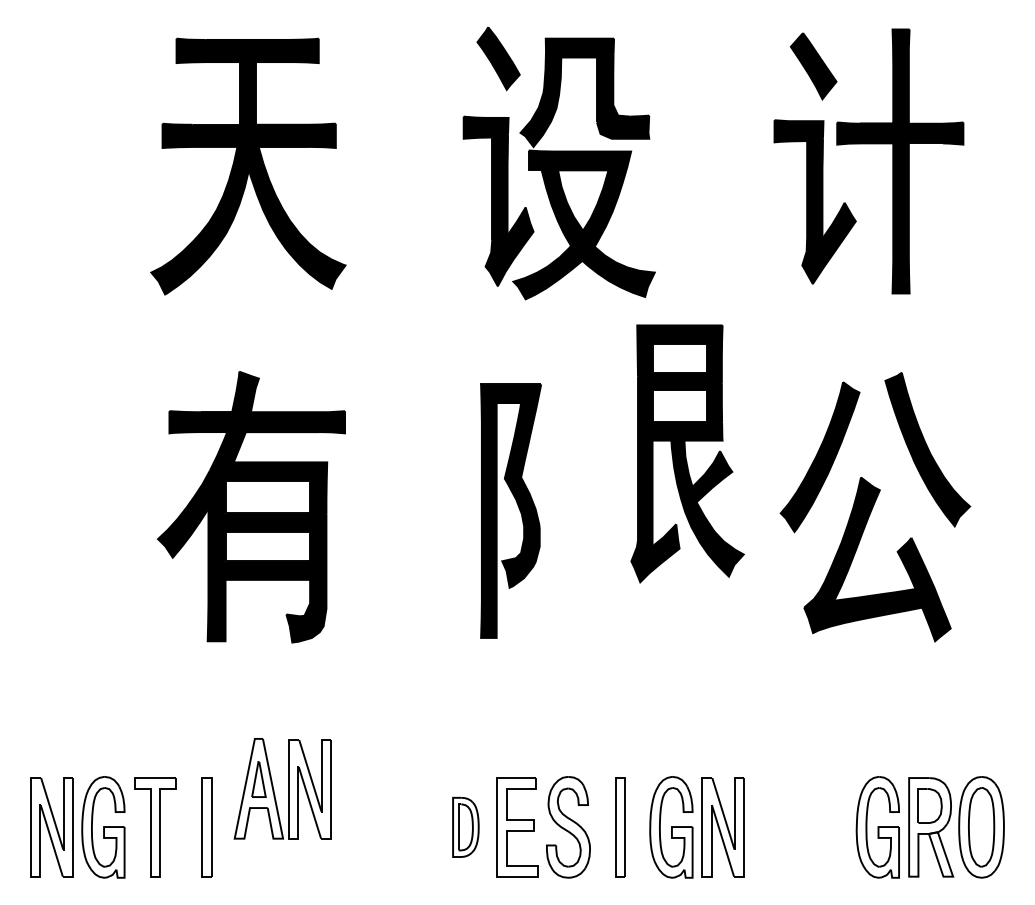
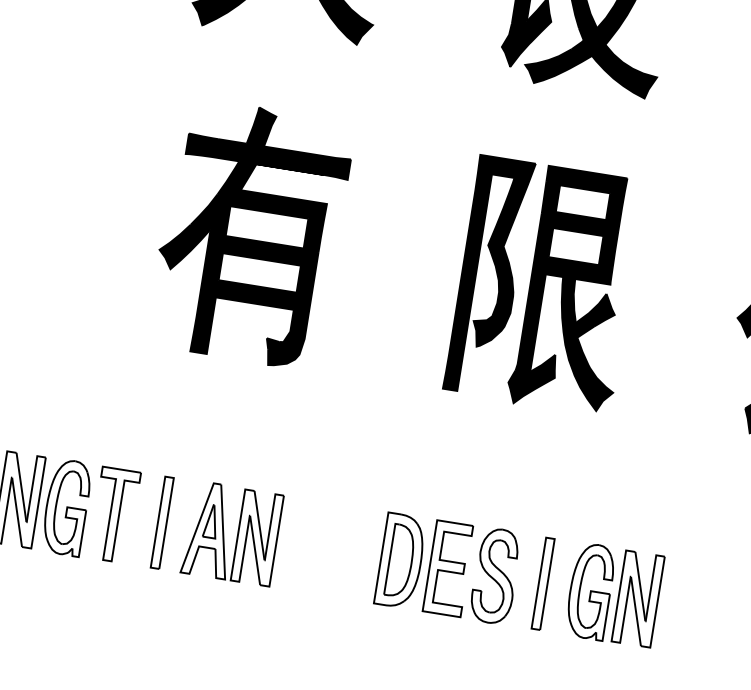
part: (687, 453) -> (576, 291), moved
part: (282, 788) -> (231, 533), moved
part: (465, 827) -> (400, 561), size x1.67

